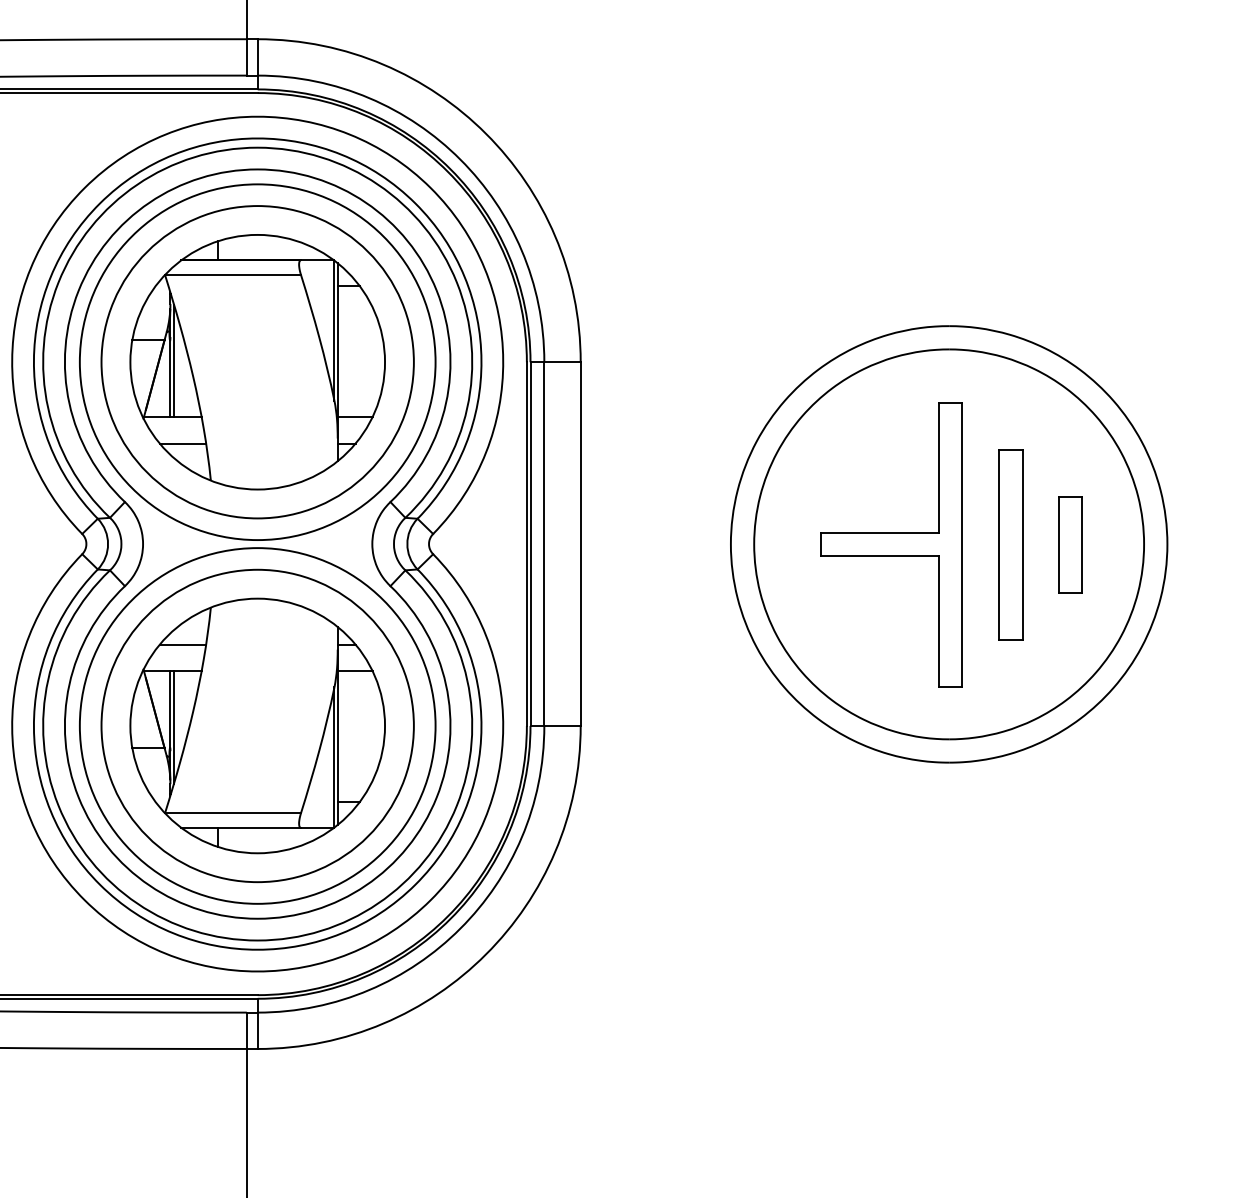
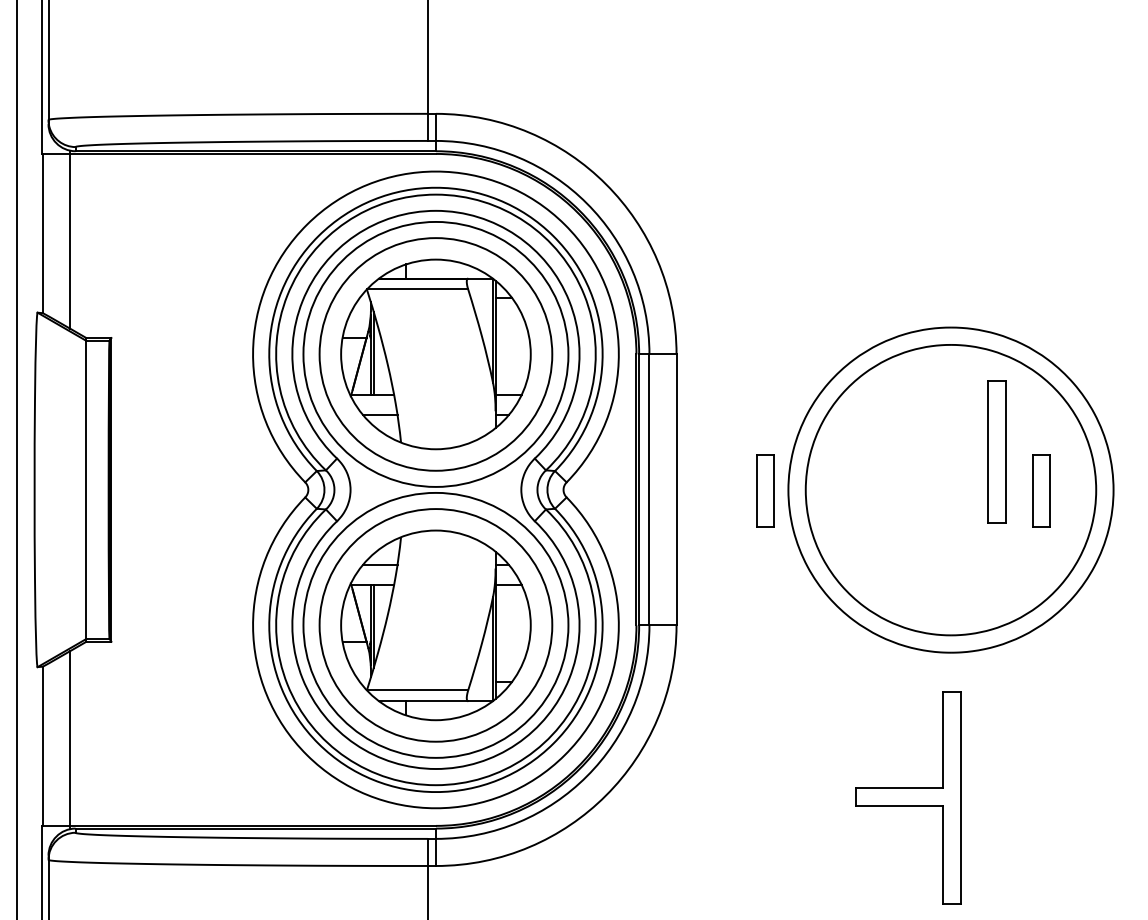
part: (700, 544) -> (765, 490), added
part: (892, 544) -> (908, 797), moved
part: (1010, 544) -> (996, 451), moved

